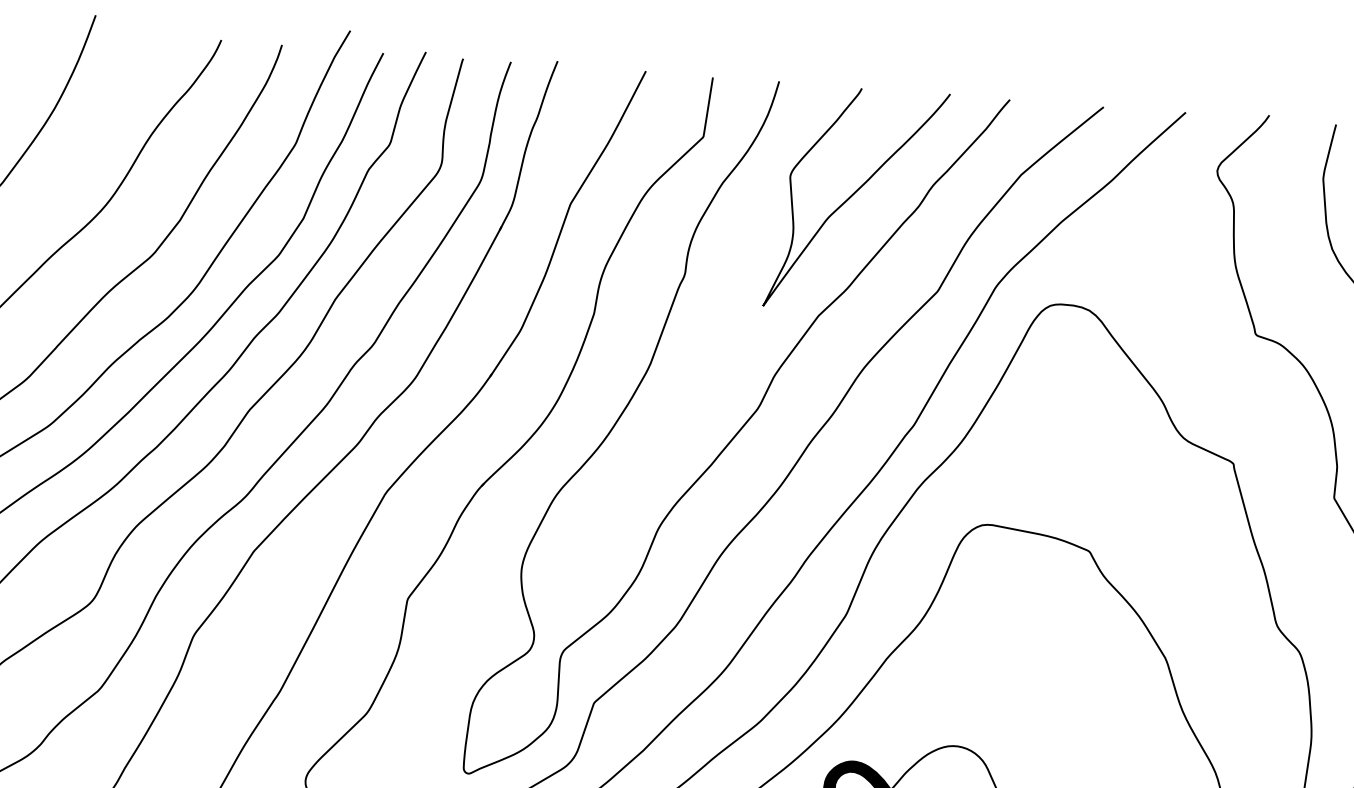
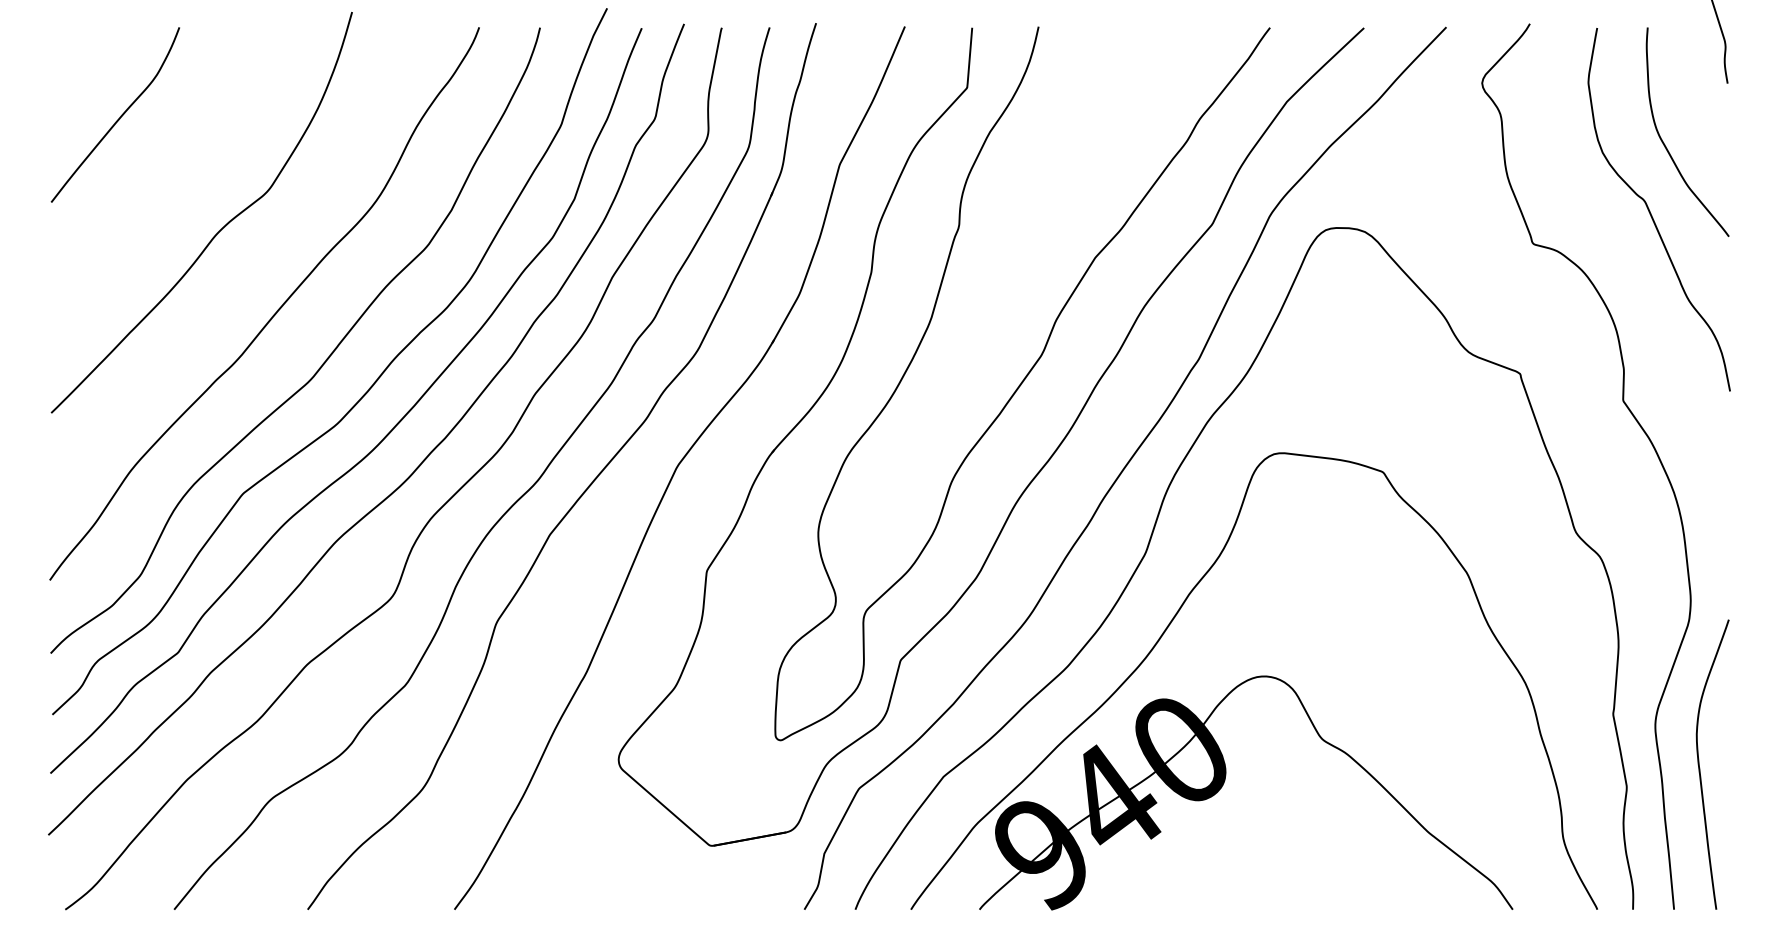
curve: (852, 195) -> (1120, 135), removed

